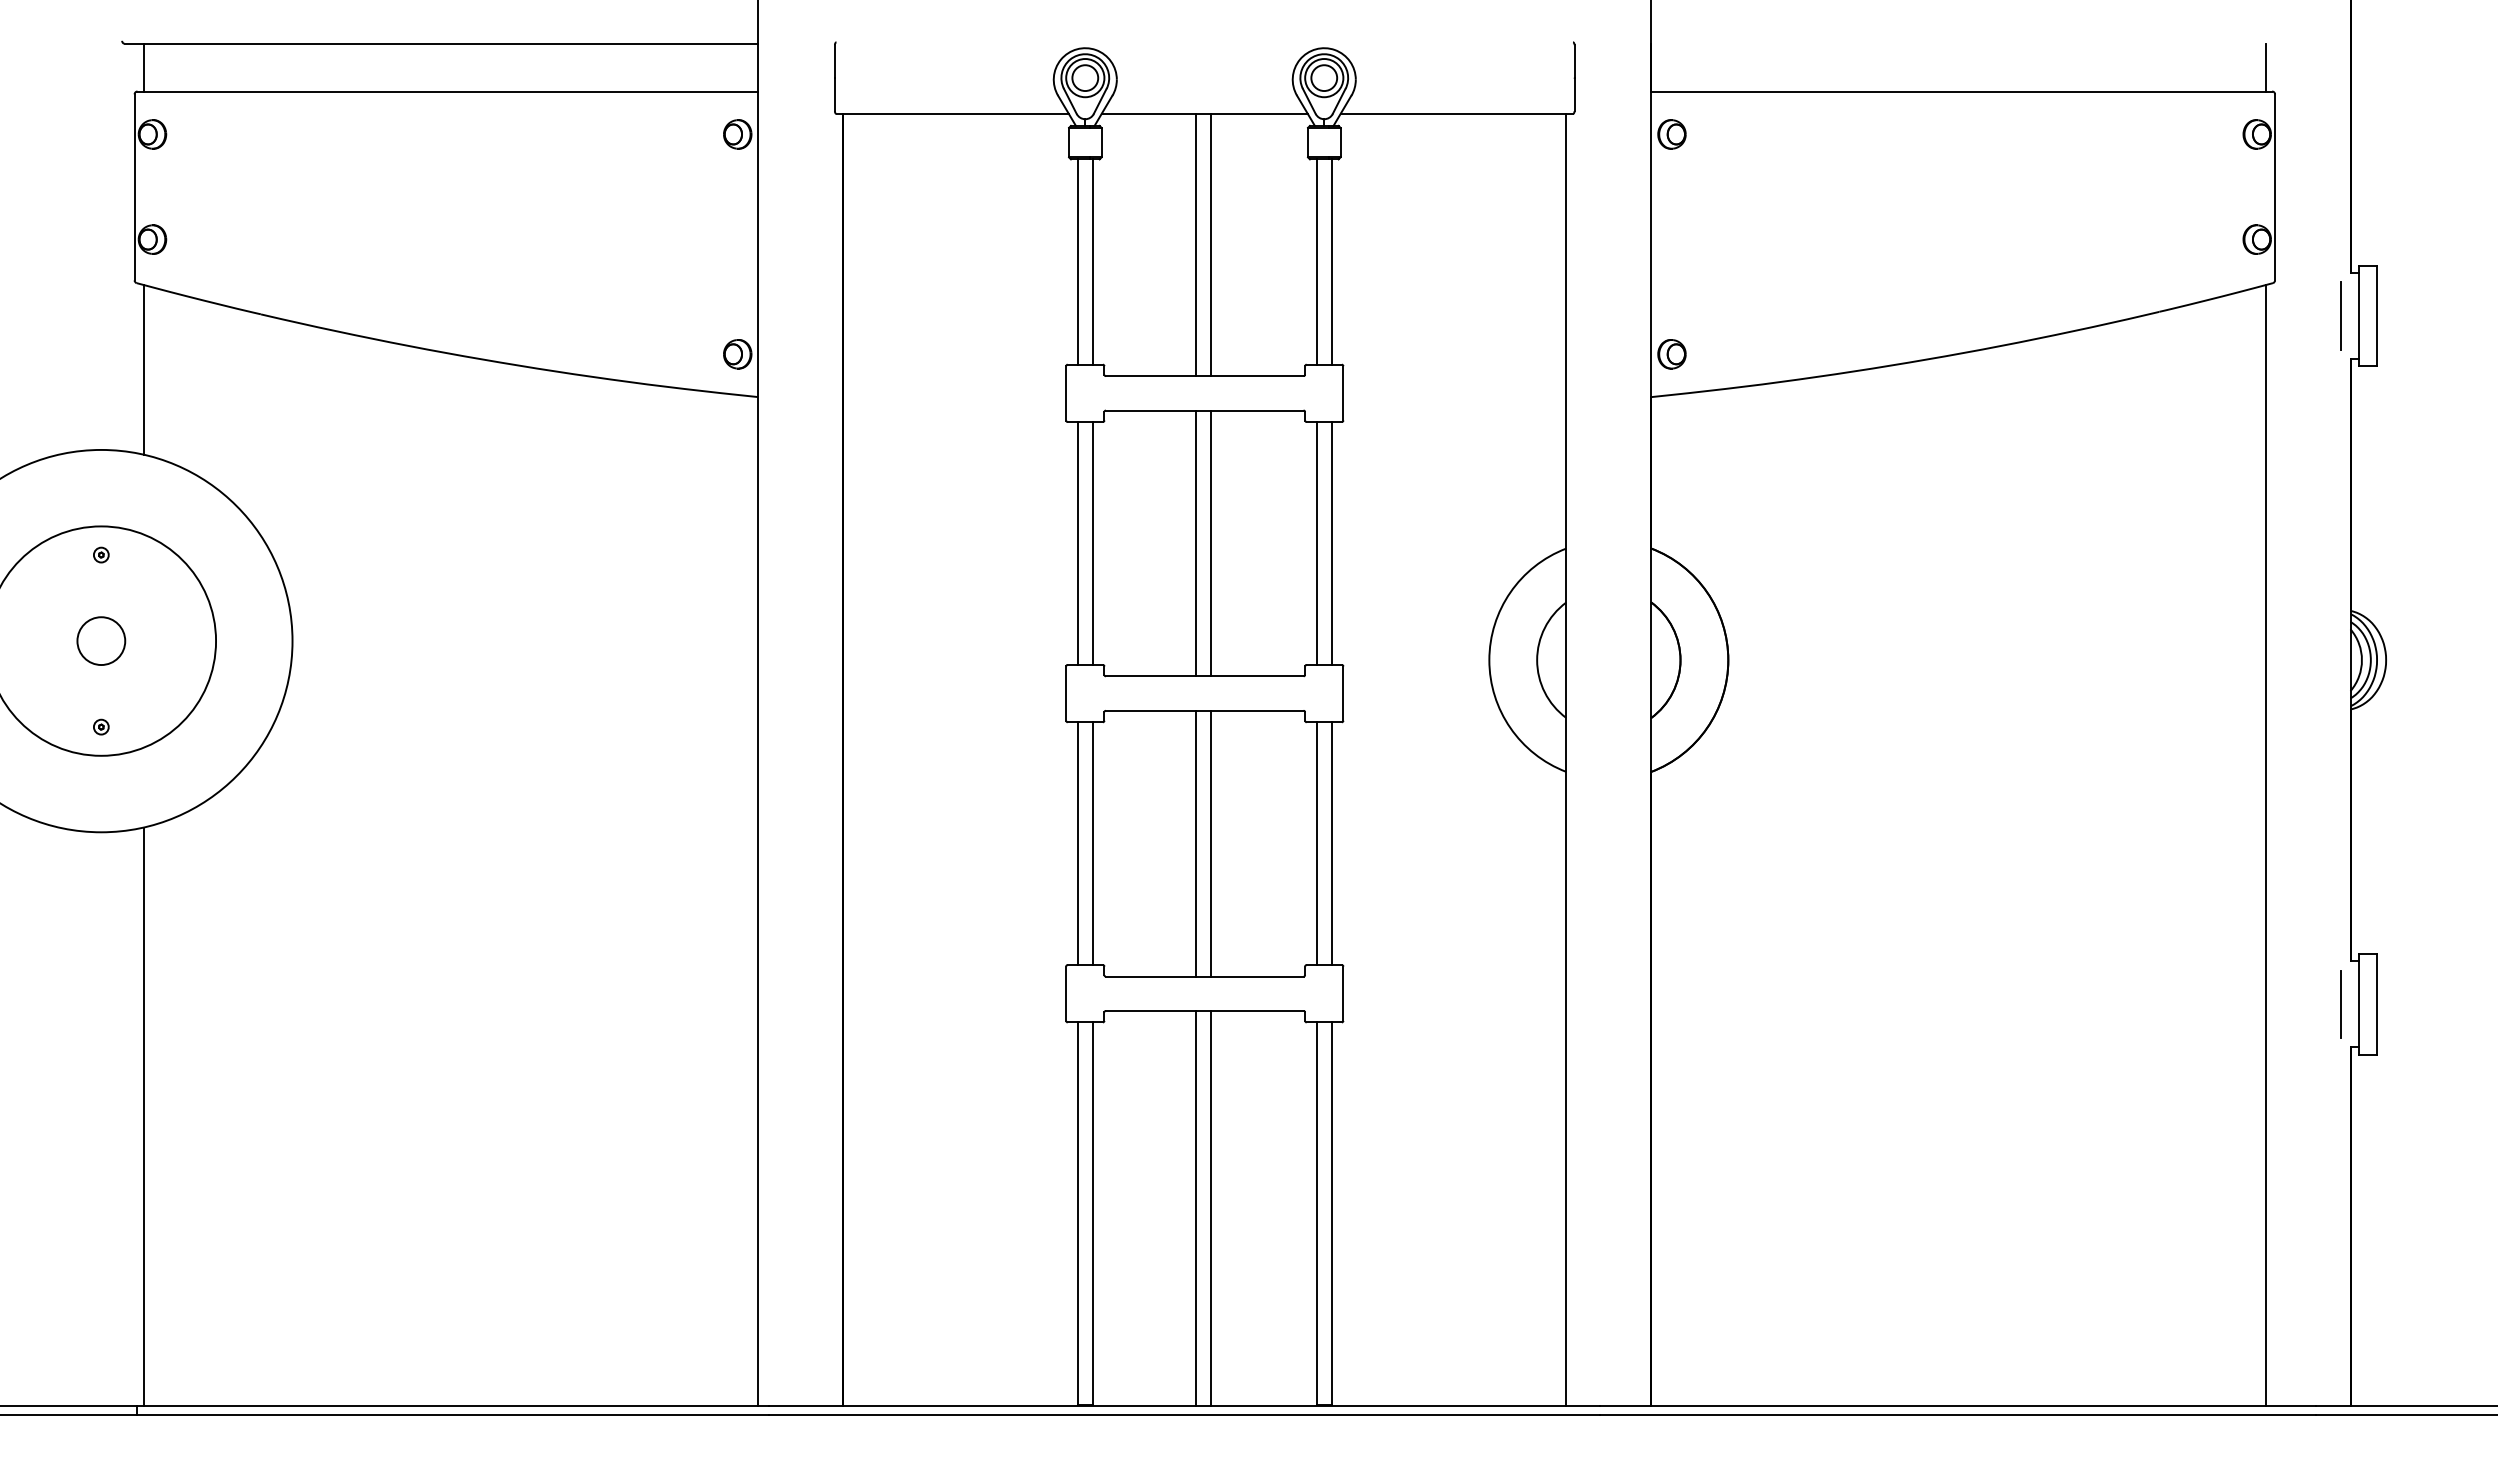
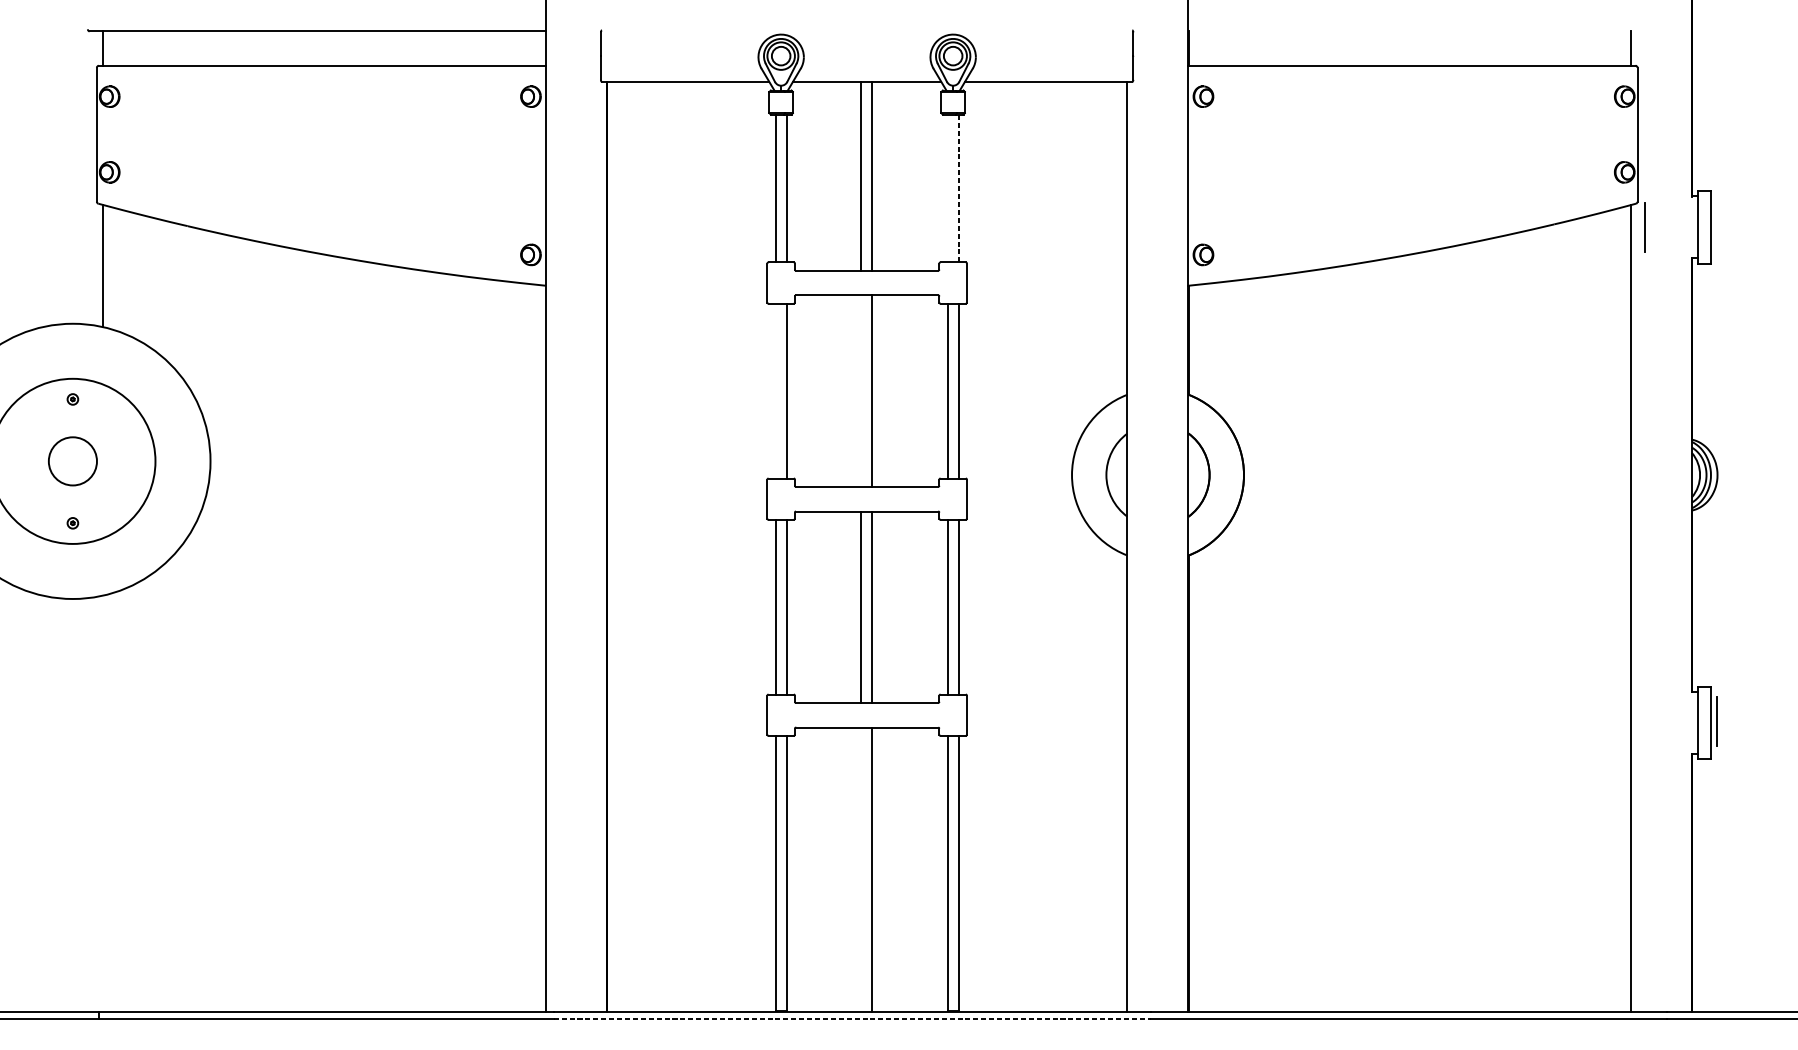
line: (1316, 261) -> (947, 188), removed
line: (1331, 262) -> (958, 188), solid -> dashed
line: (2340, 315) -> (1645, 227), moved
line: (1077, 543) -> (775, 391), removed
line: (1196, 543) -> (861, 391), removed
circle: (101, 641) -> (73, 461), size x1.4
line: (2340, 1004) -> (1717, 721), moved
line: (143, 1116) -> (103, 803), removed
line: (1196, 1207) -> (861, 869), removed
line: (1184, 1415) -> (852, 1018), solid -> dashed

